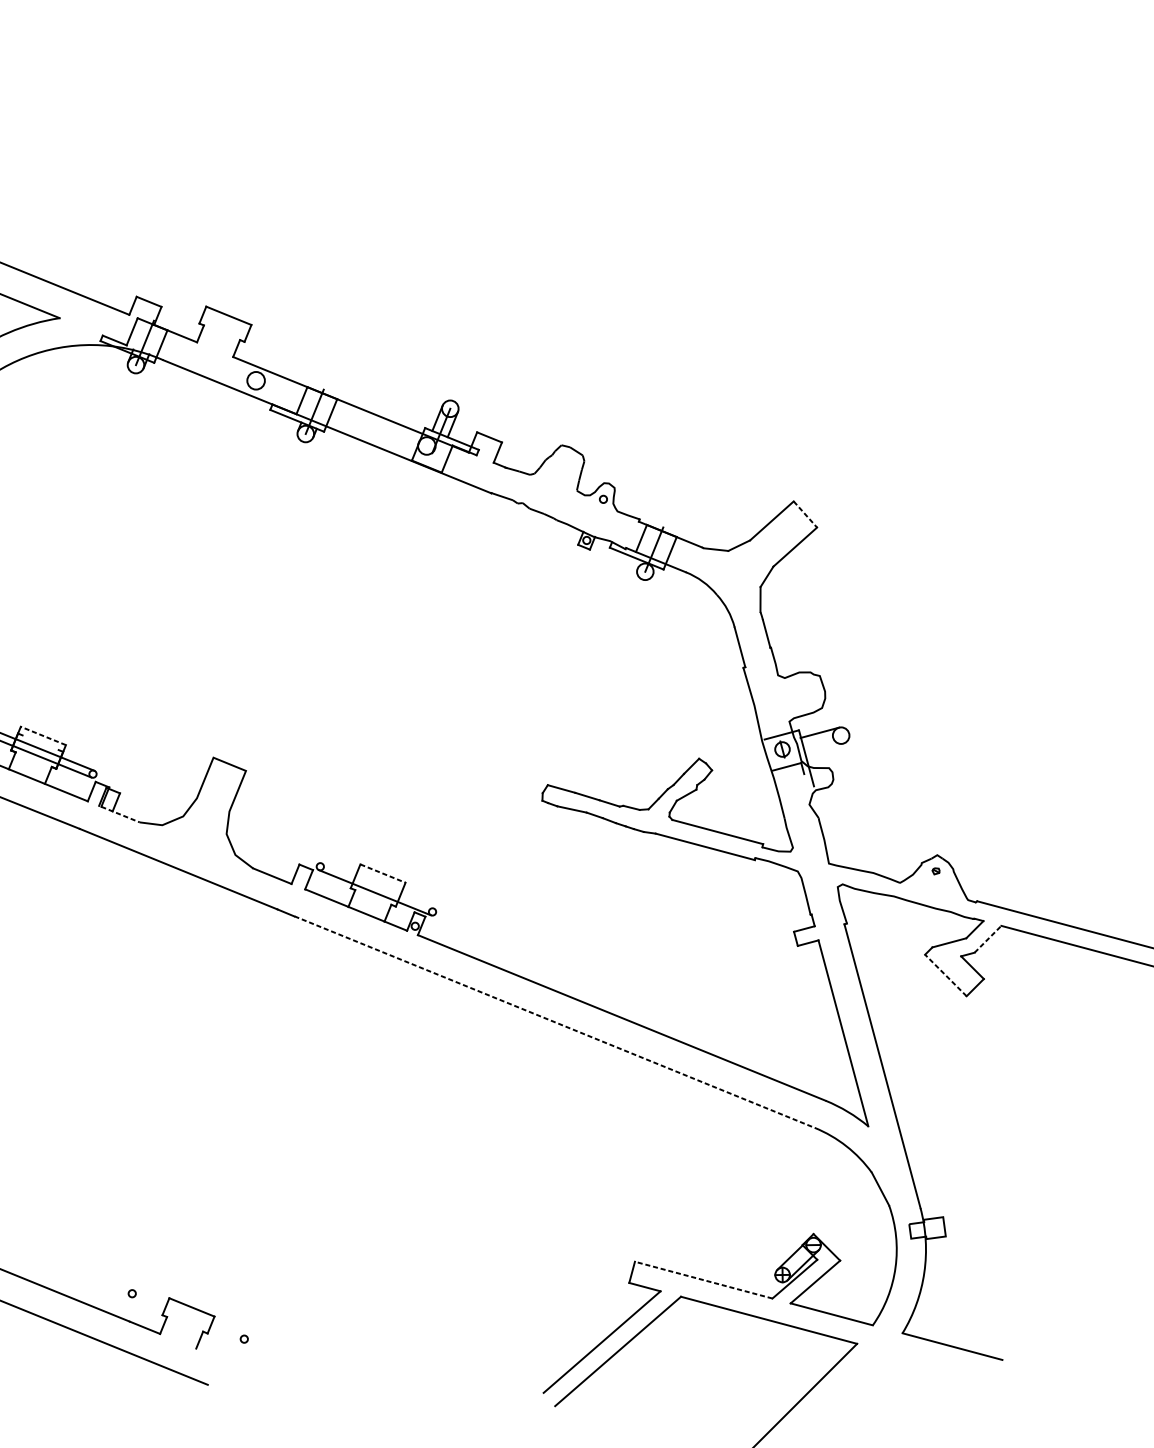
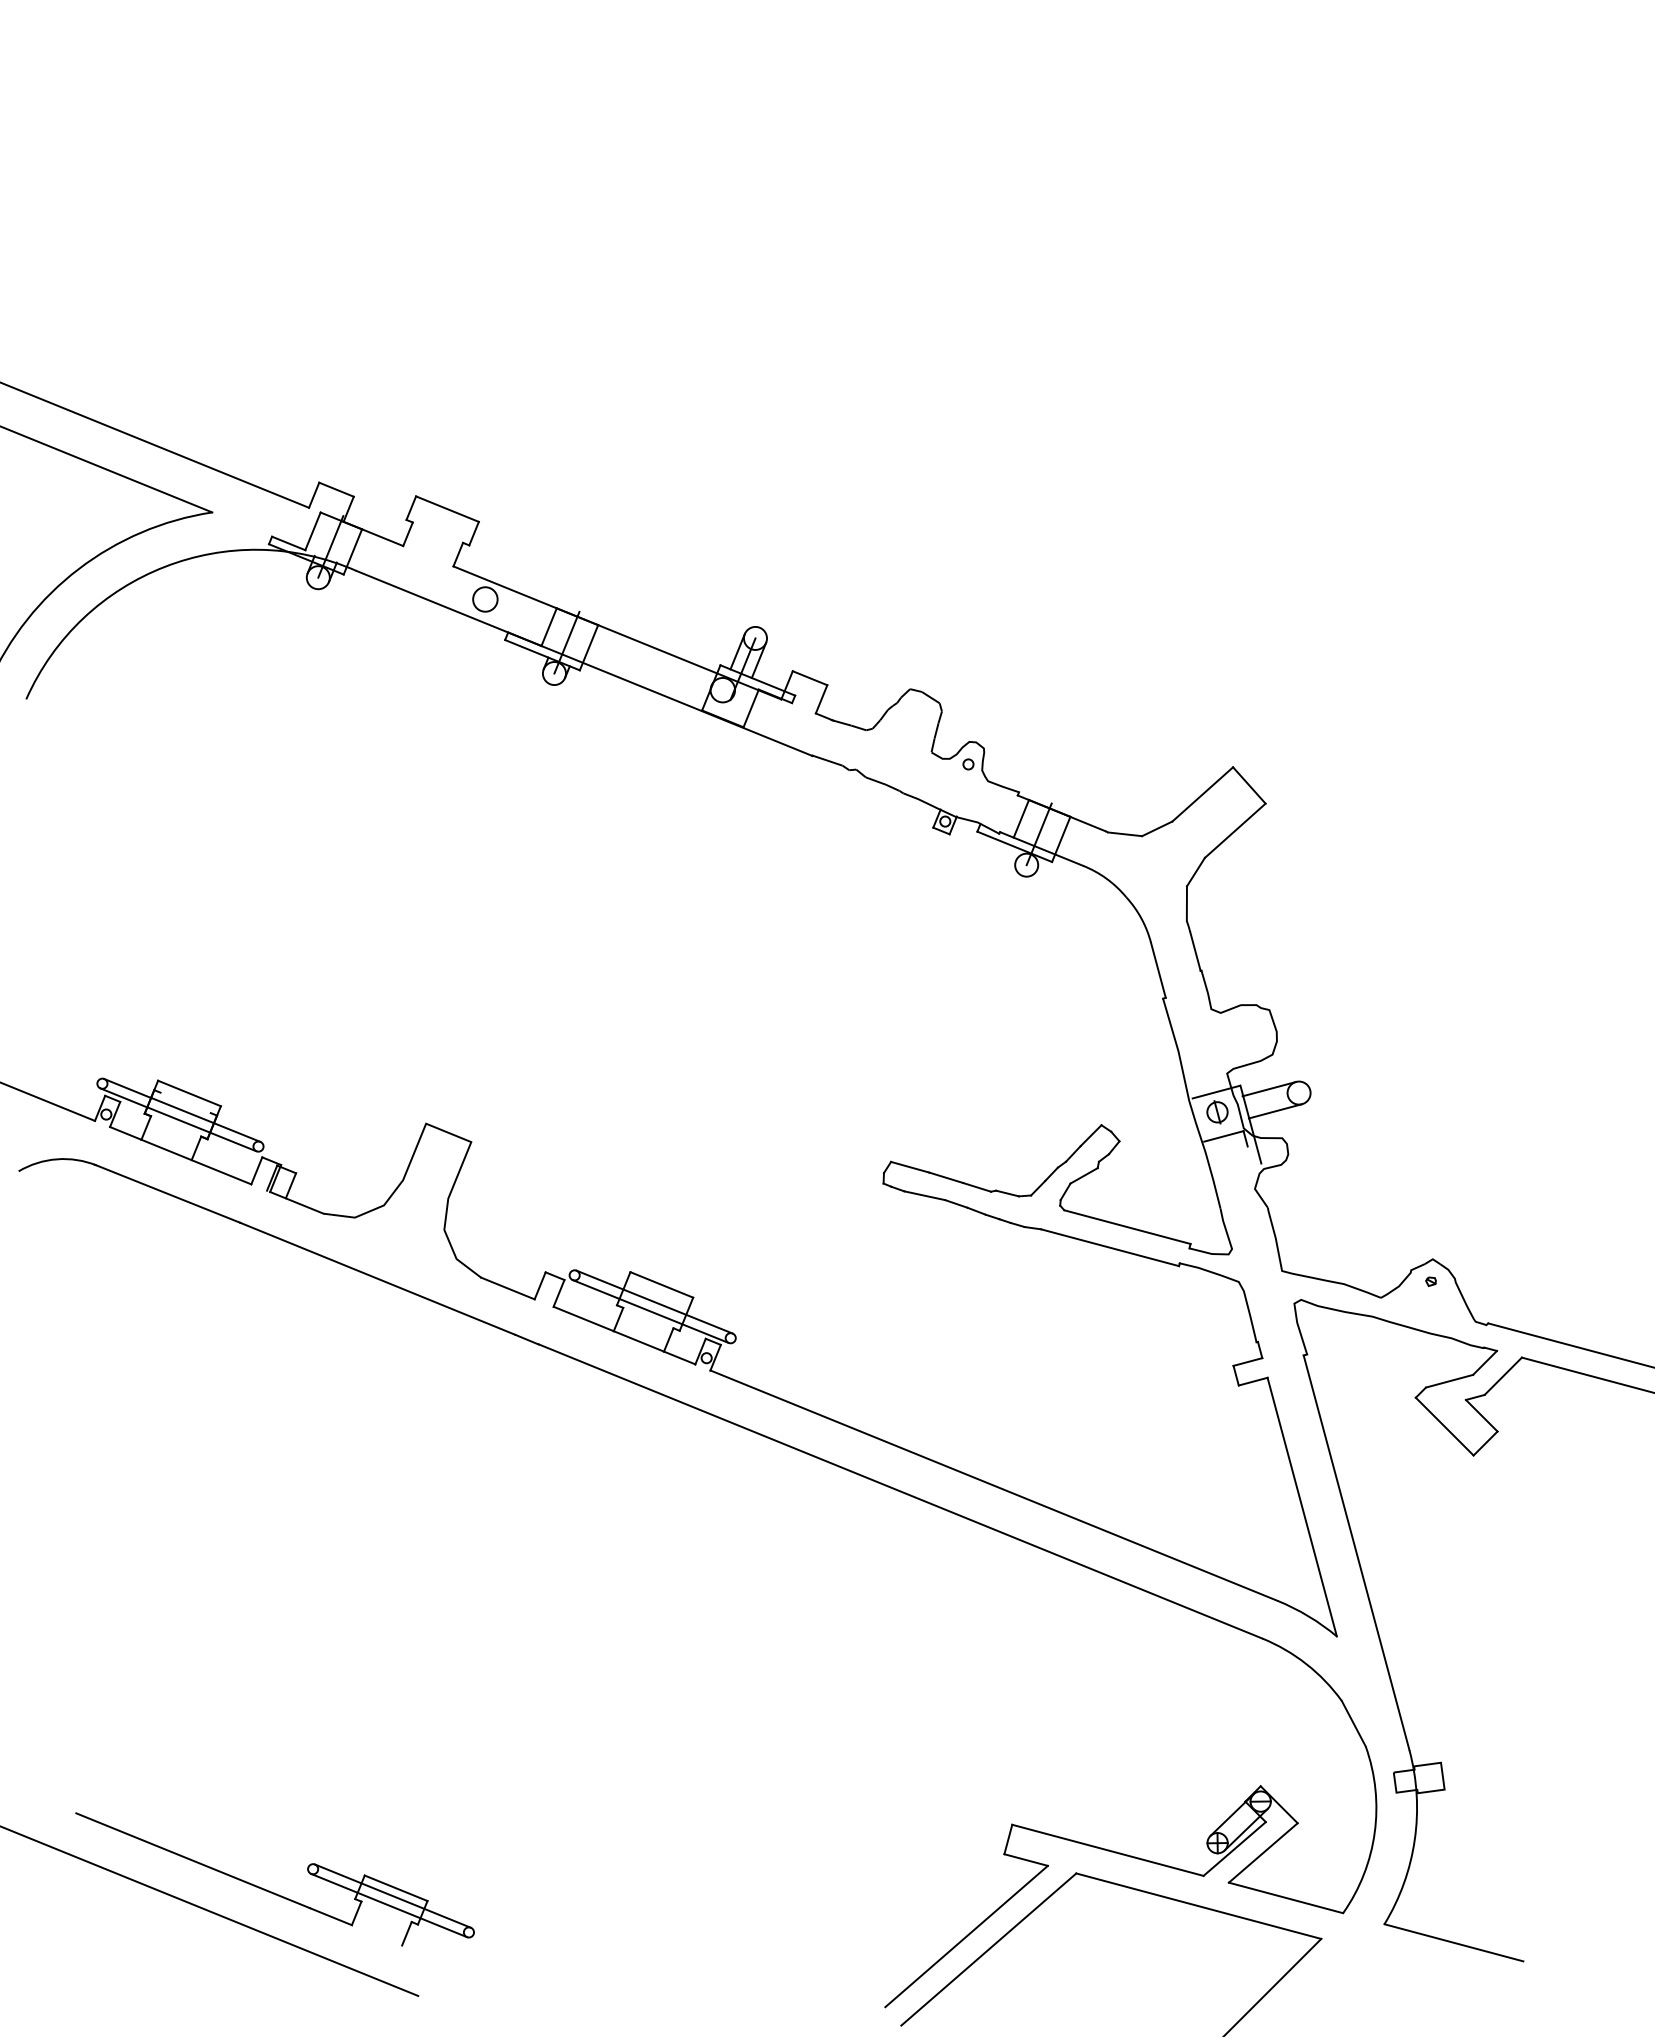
line: (805, 514) -> (1249, 785), dashed -> solid
line: (43, 735) -> (189, 1093), dashed -> solid
line: (824, 748) -> (1275, 1111), added
line: (120, 814) -> (296, 1202), dashed -> solid
line: (382, 873) -> (661, 1284), dashed -> solid
line: (377, 885) -> (654, 1301), added
line: (988, 938) -> (1503, 1375), dashed -> solid
line: (945, 975) -> (1444, 1426), dashed -> solid
line: (554, 1022) -> (900, 1491), dashed -> solid
line: (703, 1280) -> (1107, 1850), dashed -> solid
line: (189, 1312) -> (392, 1895), added
line: (187, 1319) -> (389, 1905), added

